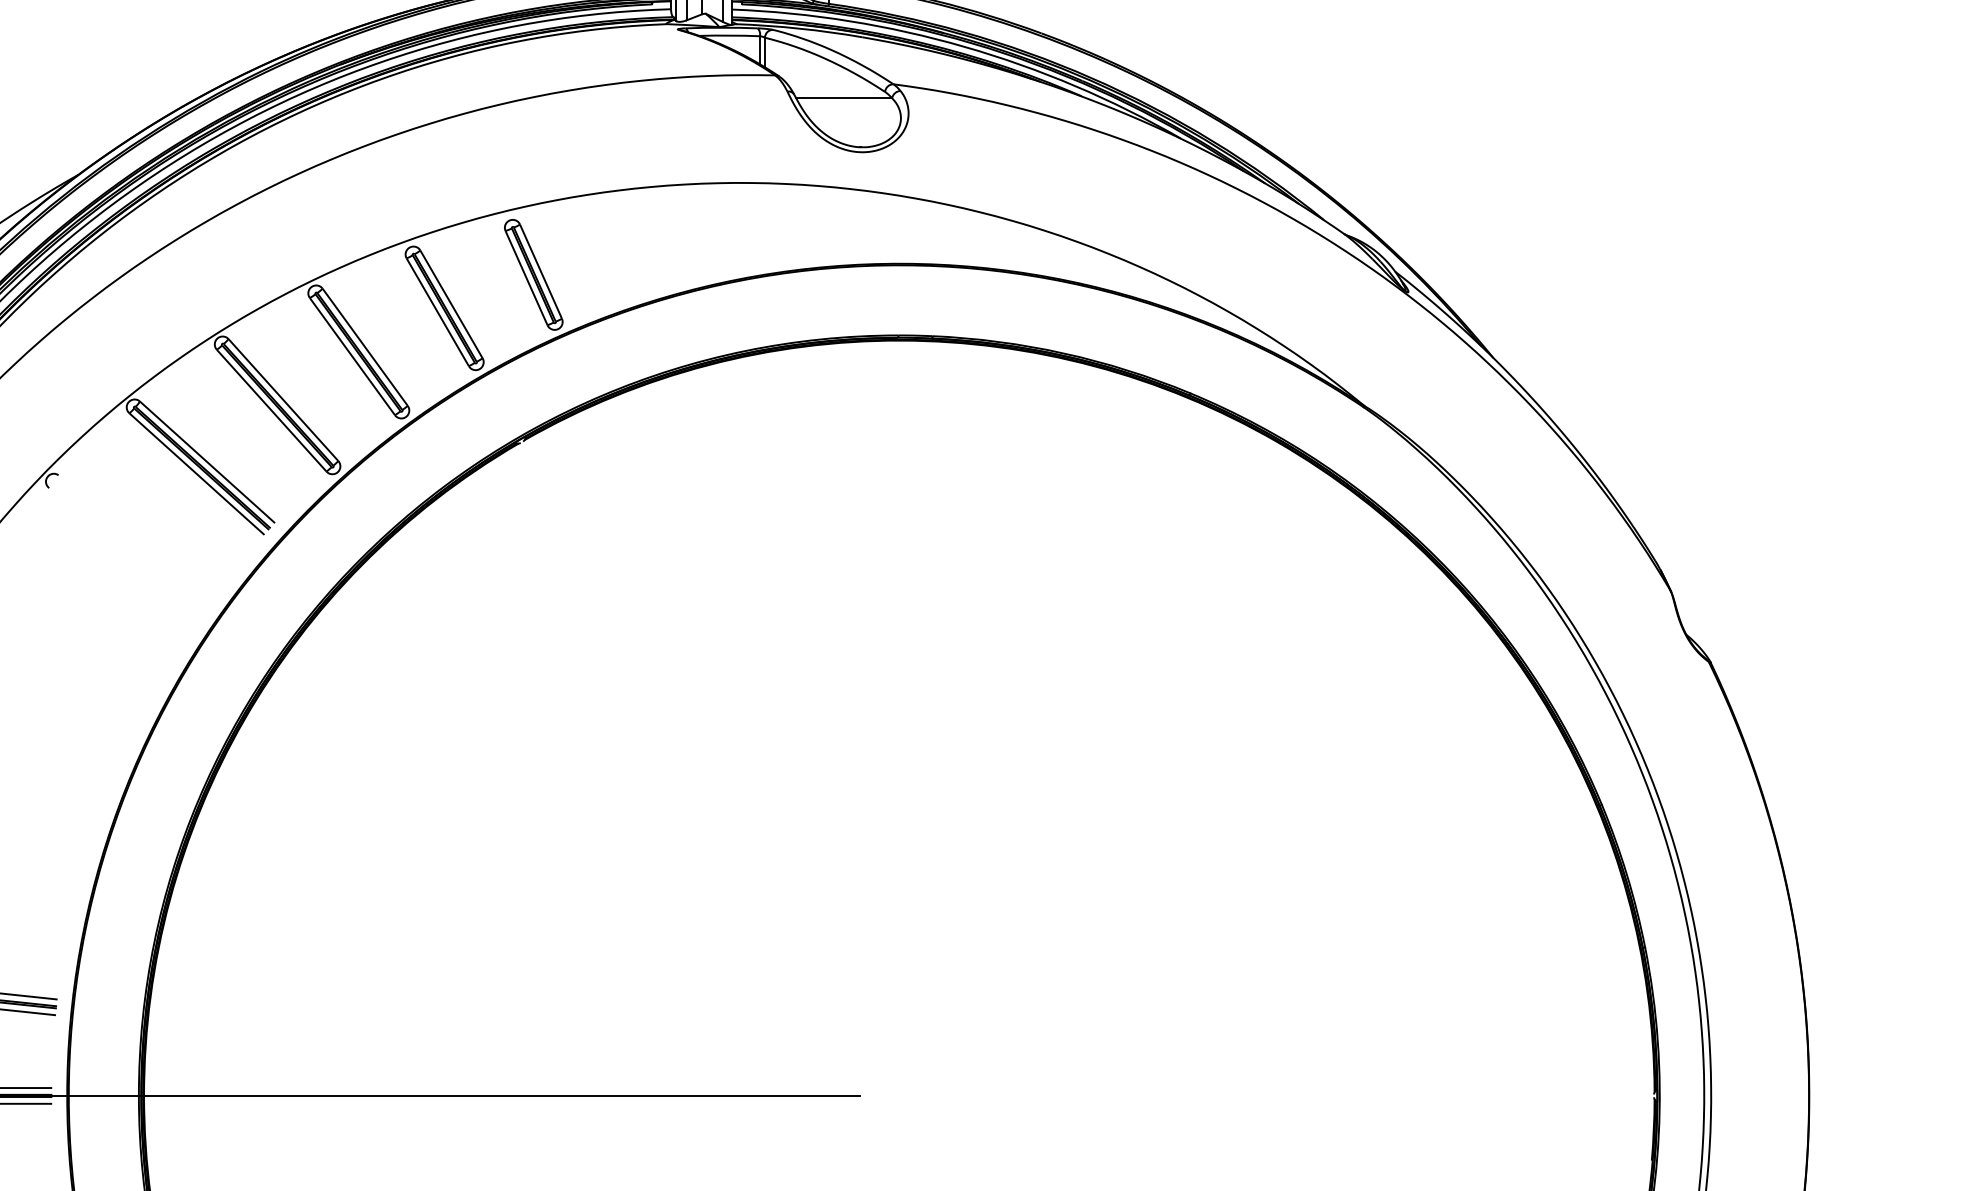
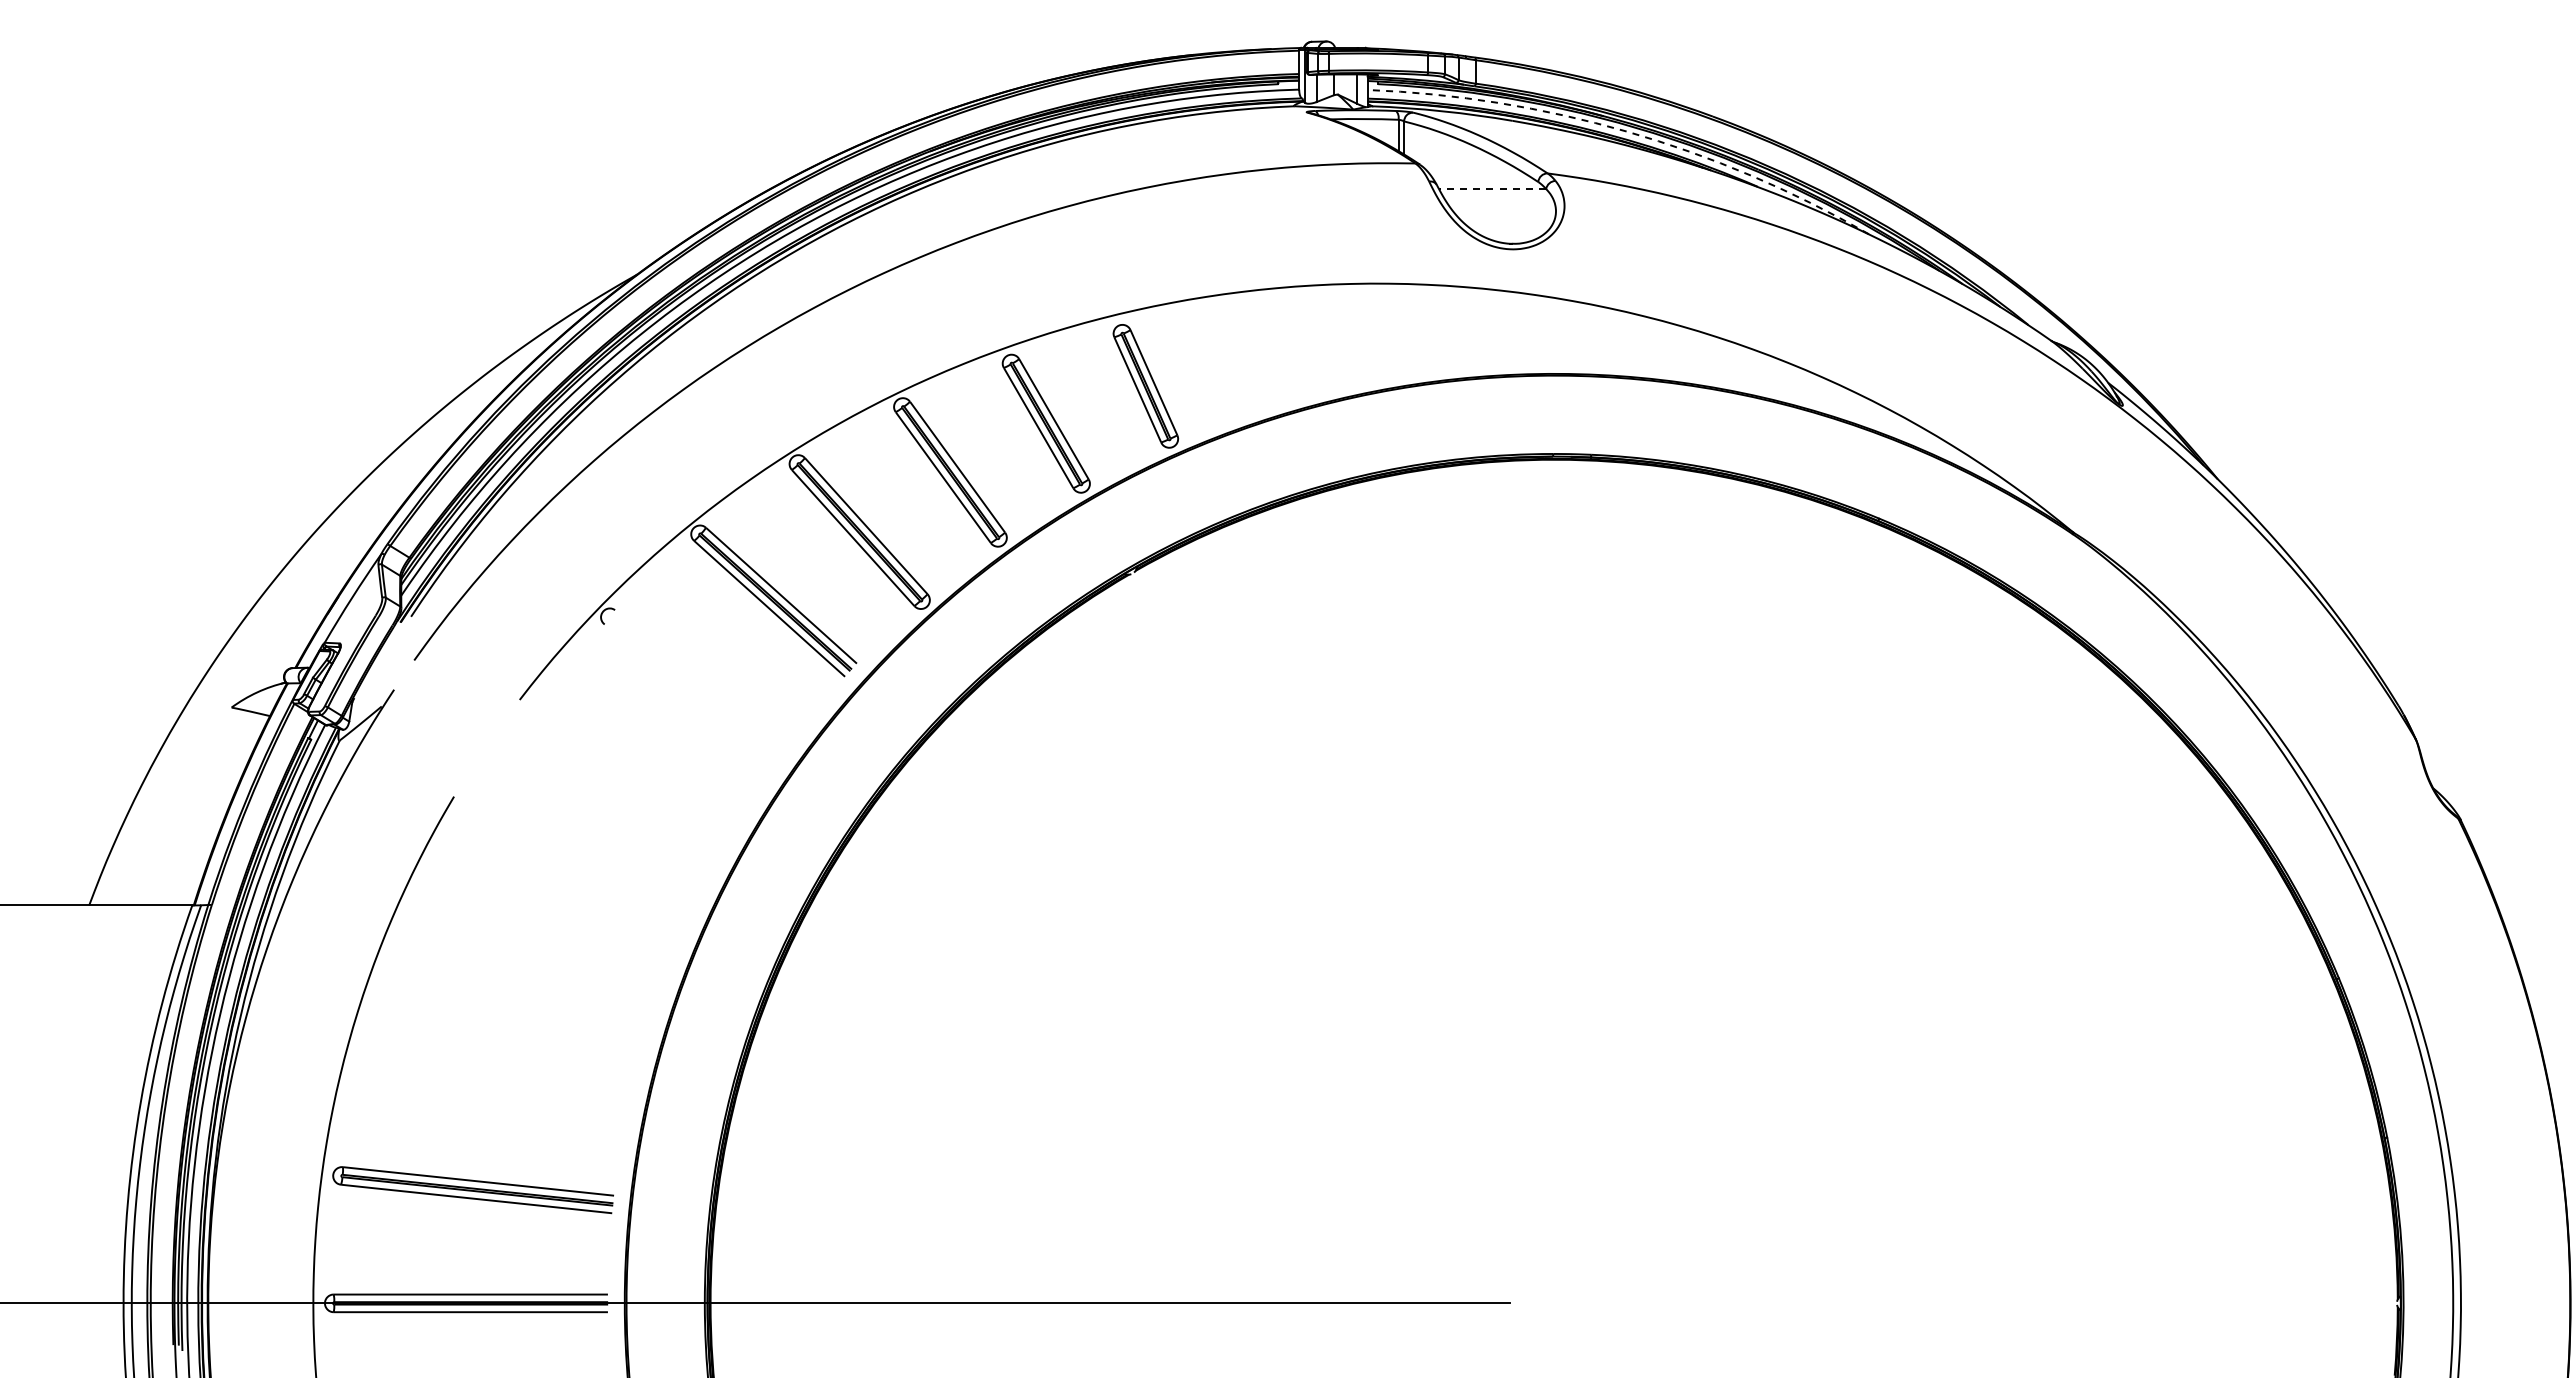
arc: (964, 46) -> (1627, 131), solid -> dashed
line: (844, 98) -> (1492, 189), solid -> dashed

